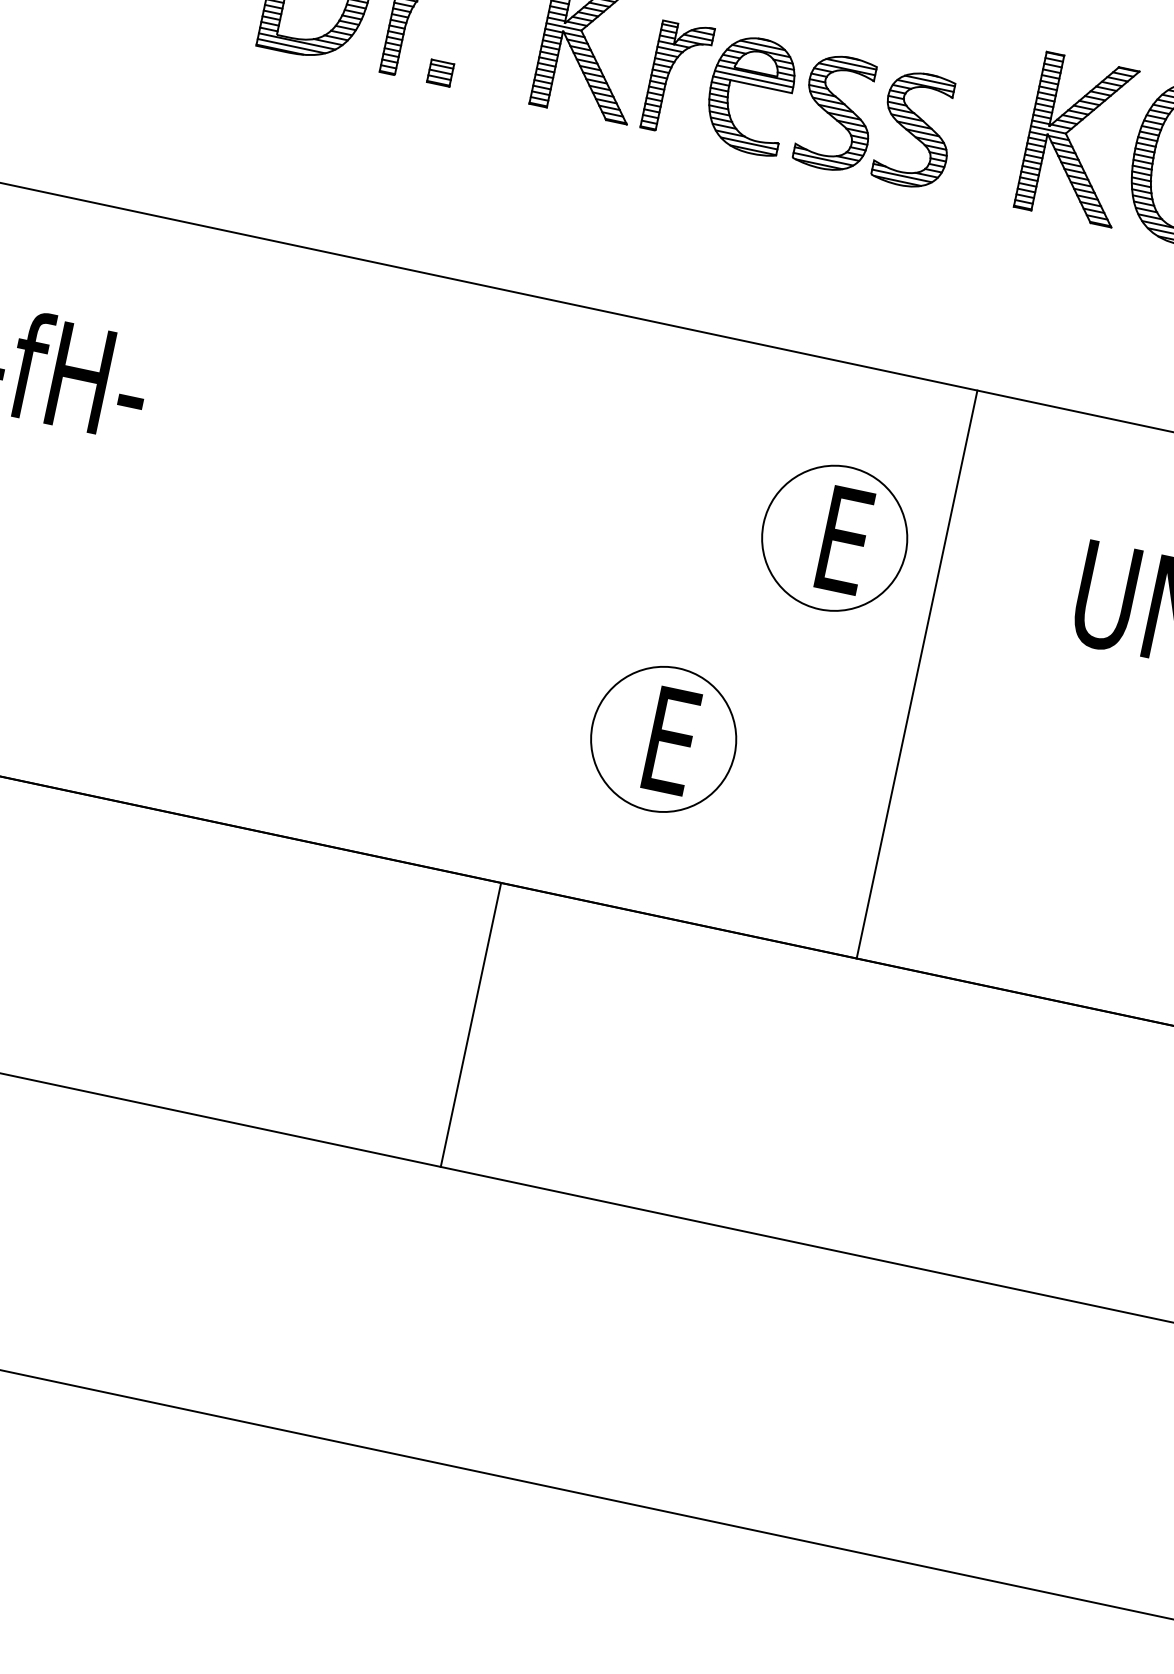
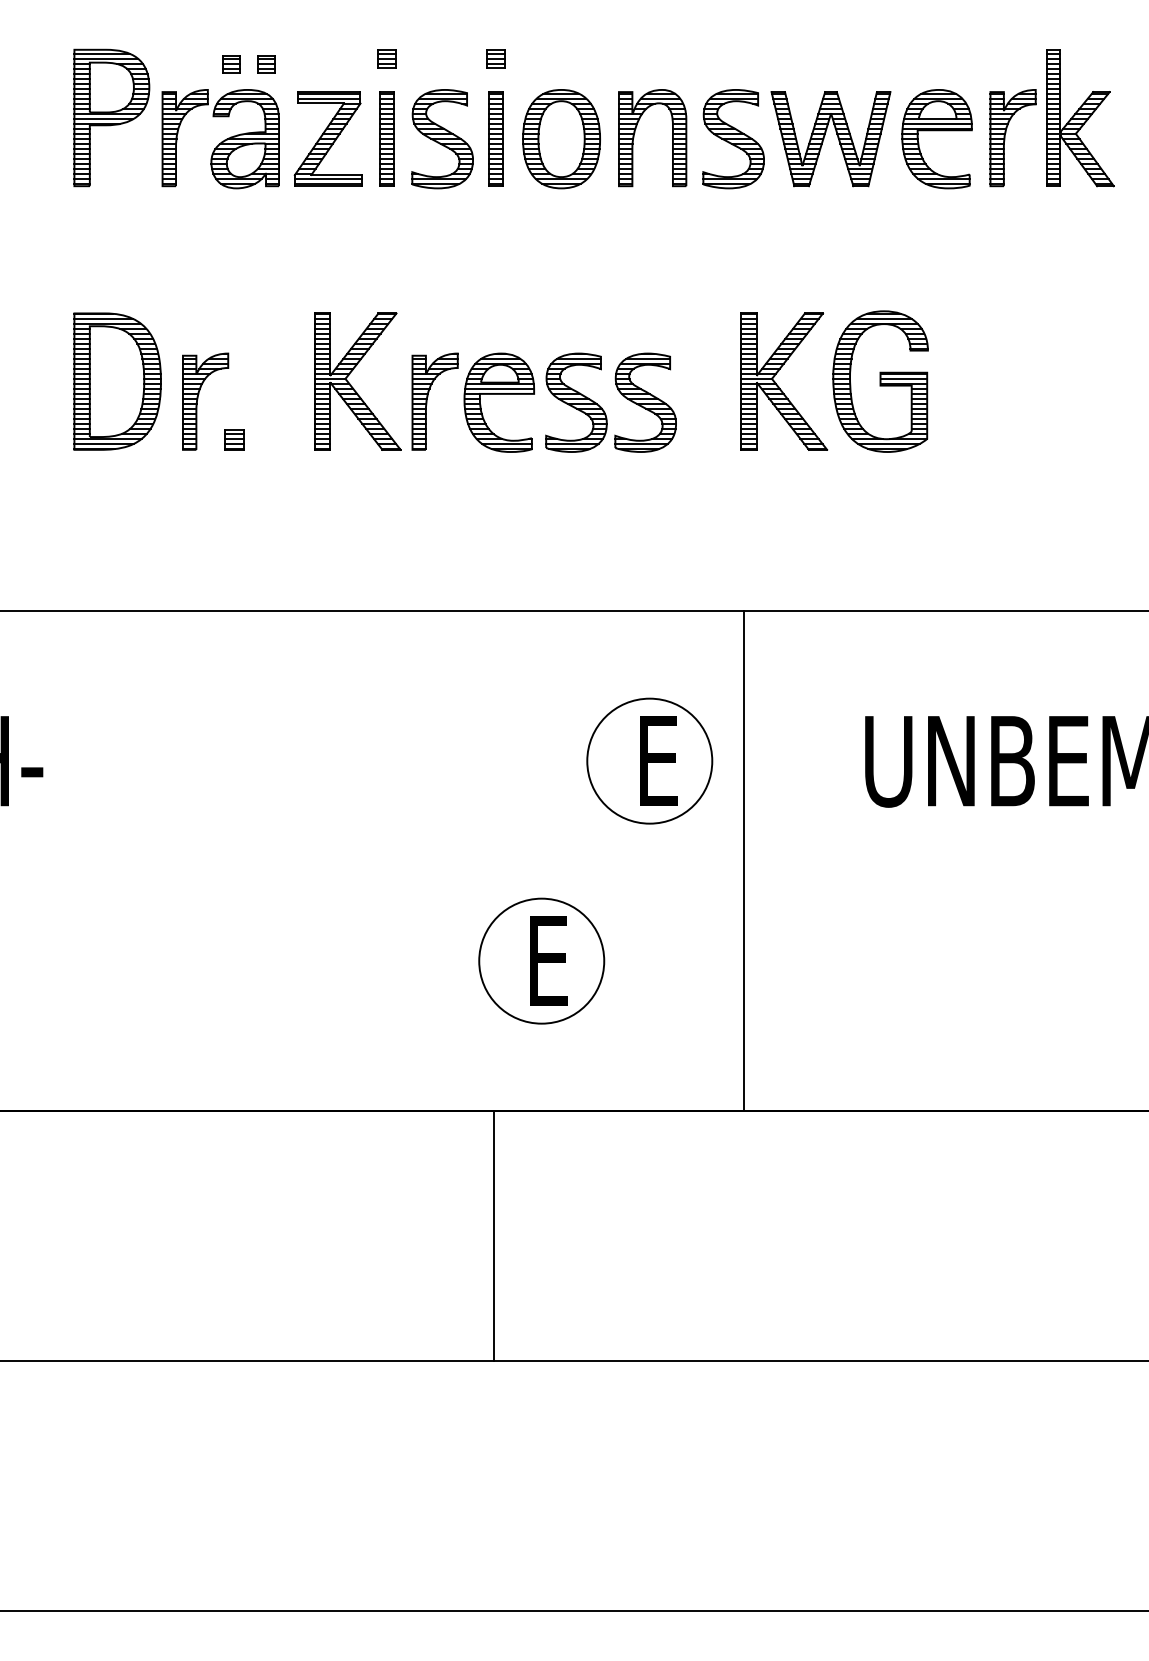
line: (470, 1025) -> (493, 1236), moved

